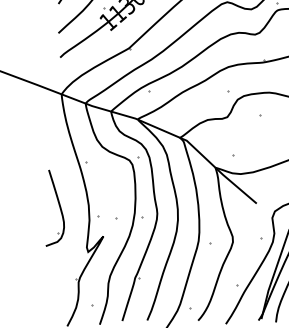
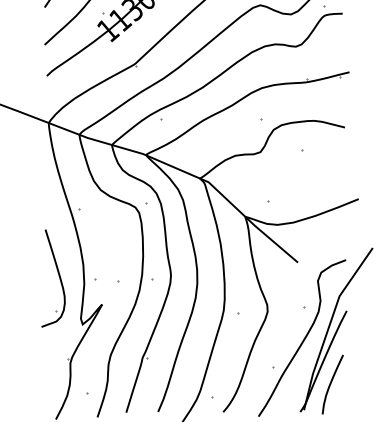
part: (55, 208) -> (53, 278), moved

